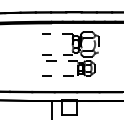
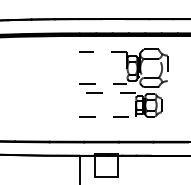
part: (70, 53) -> (124, 82), moved

